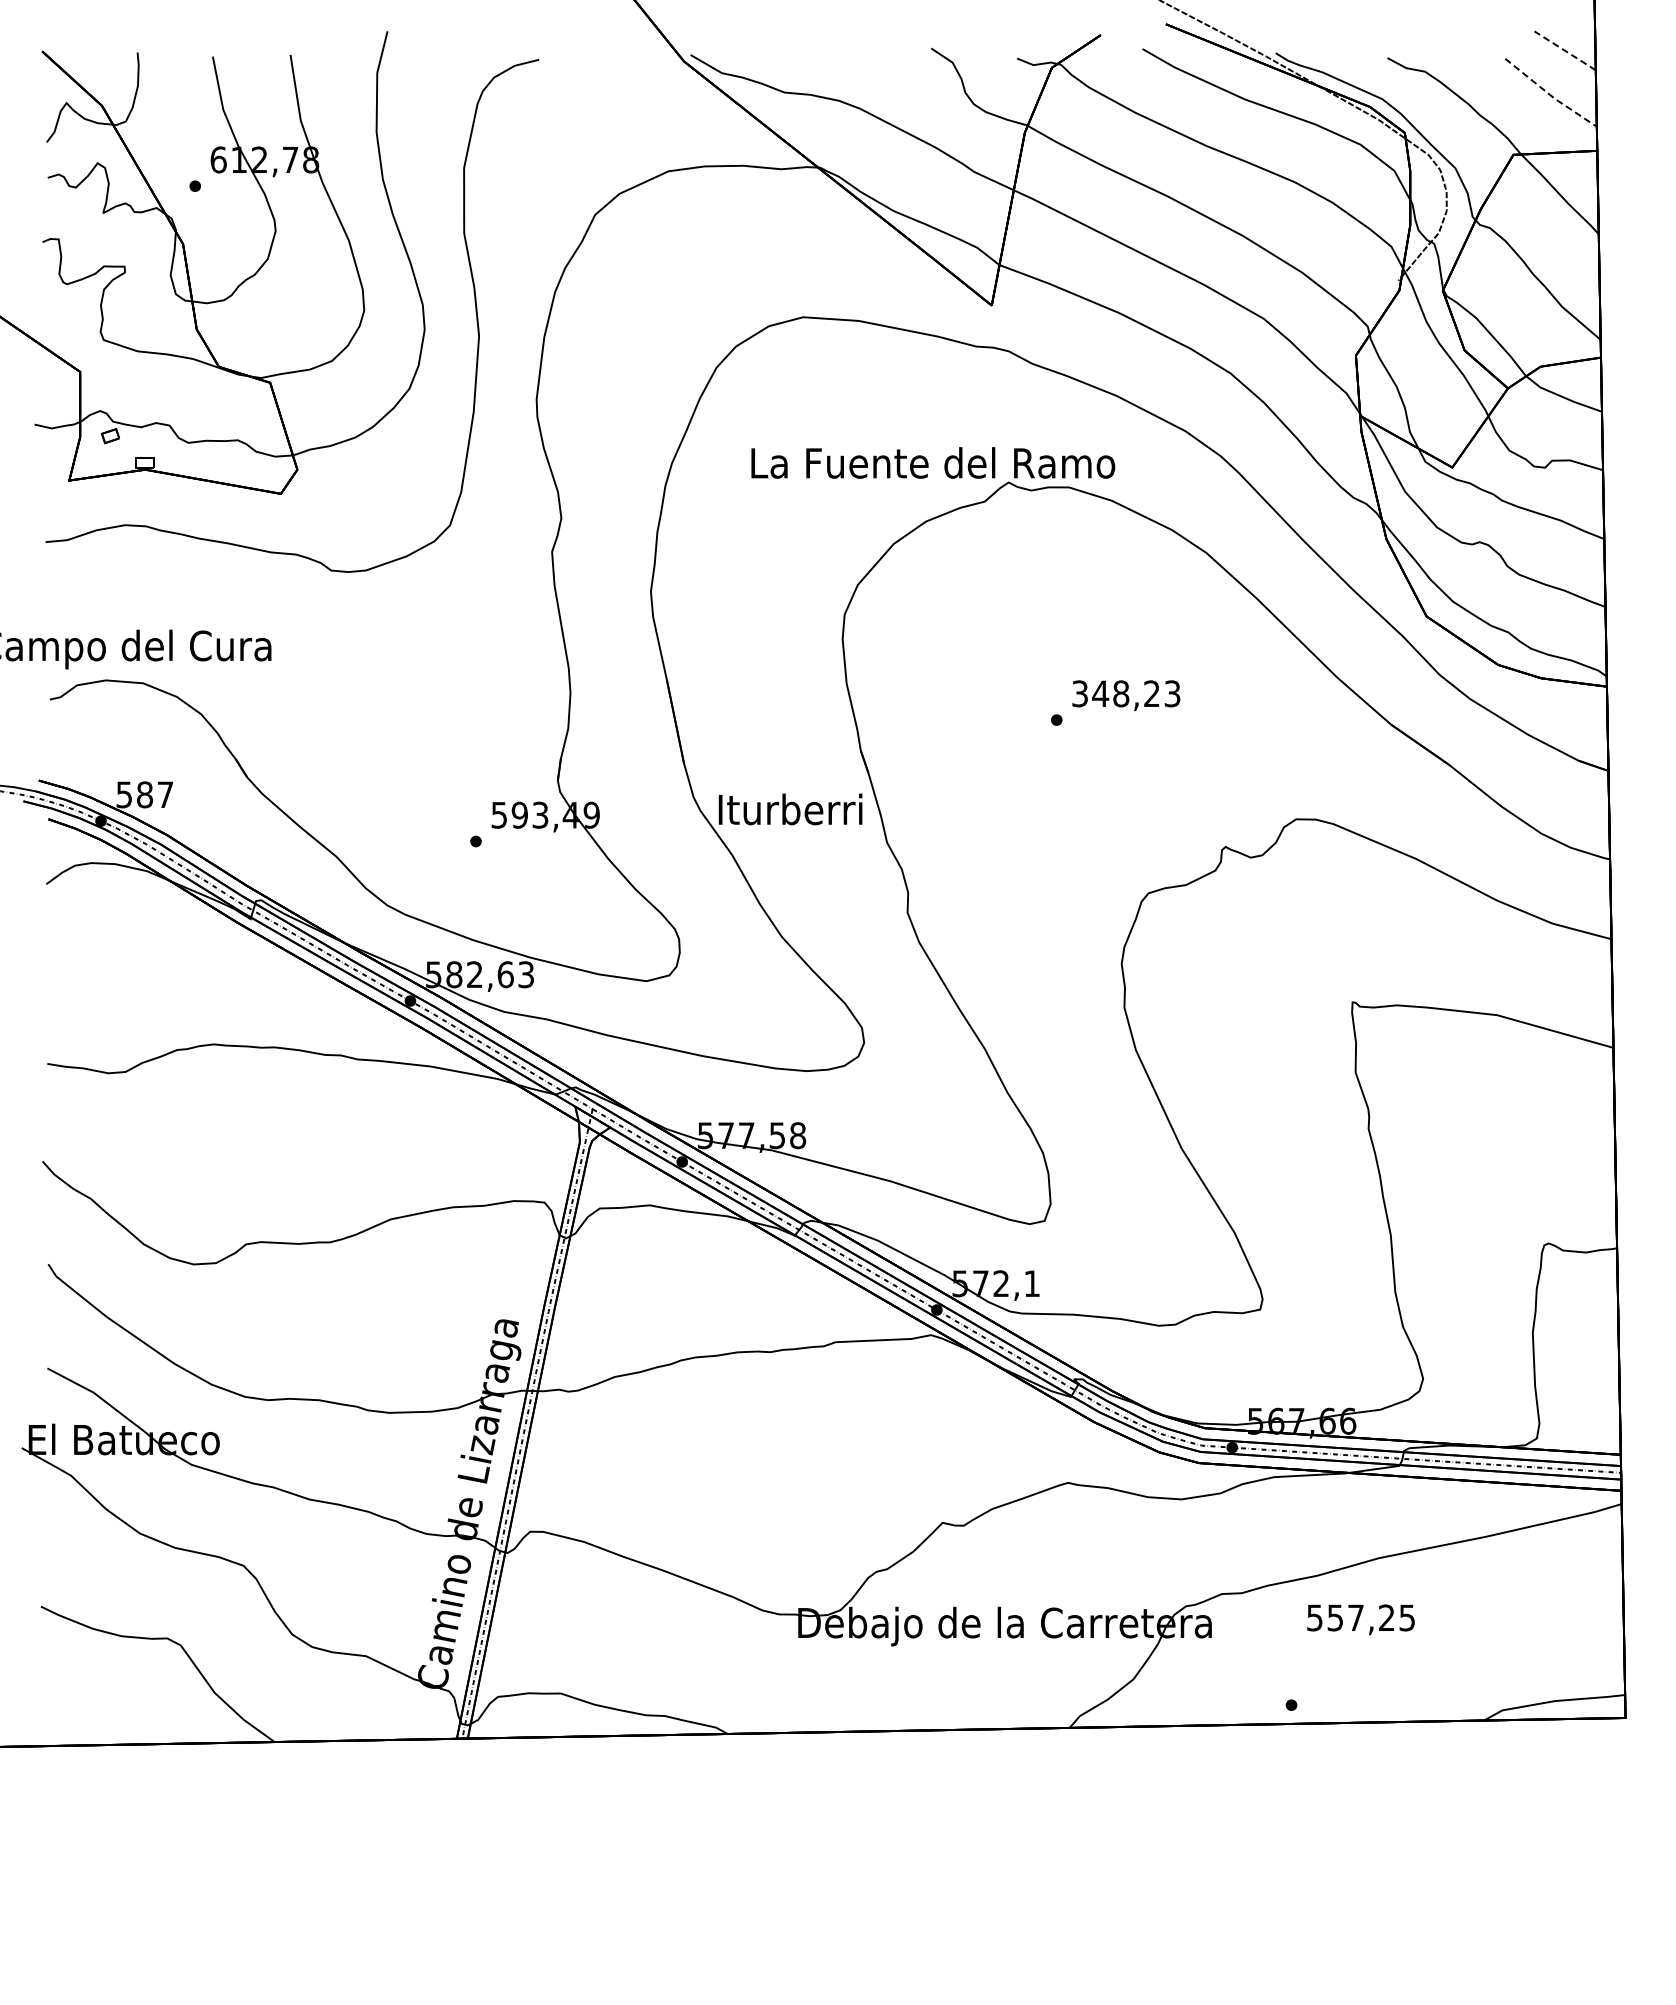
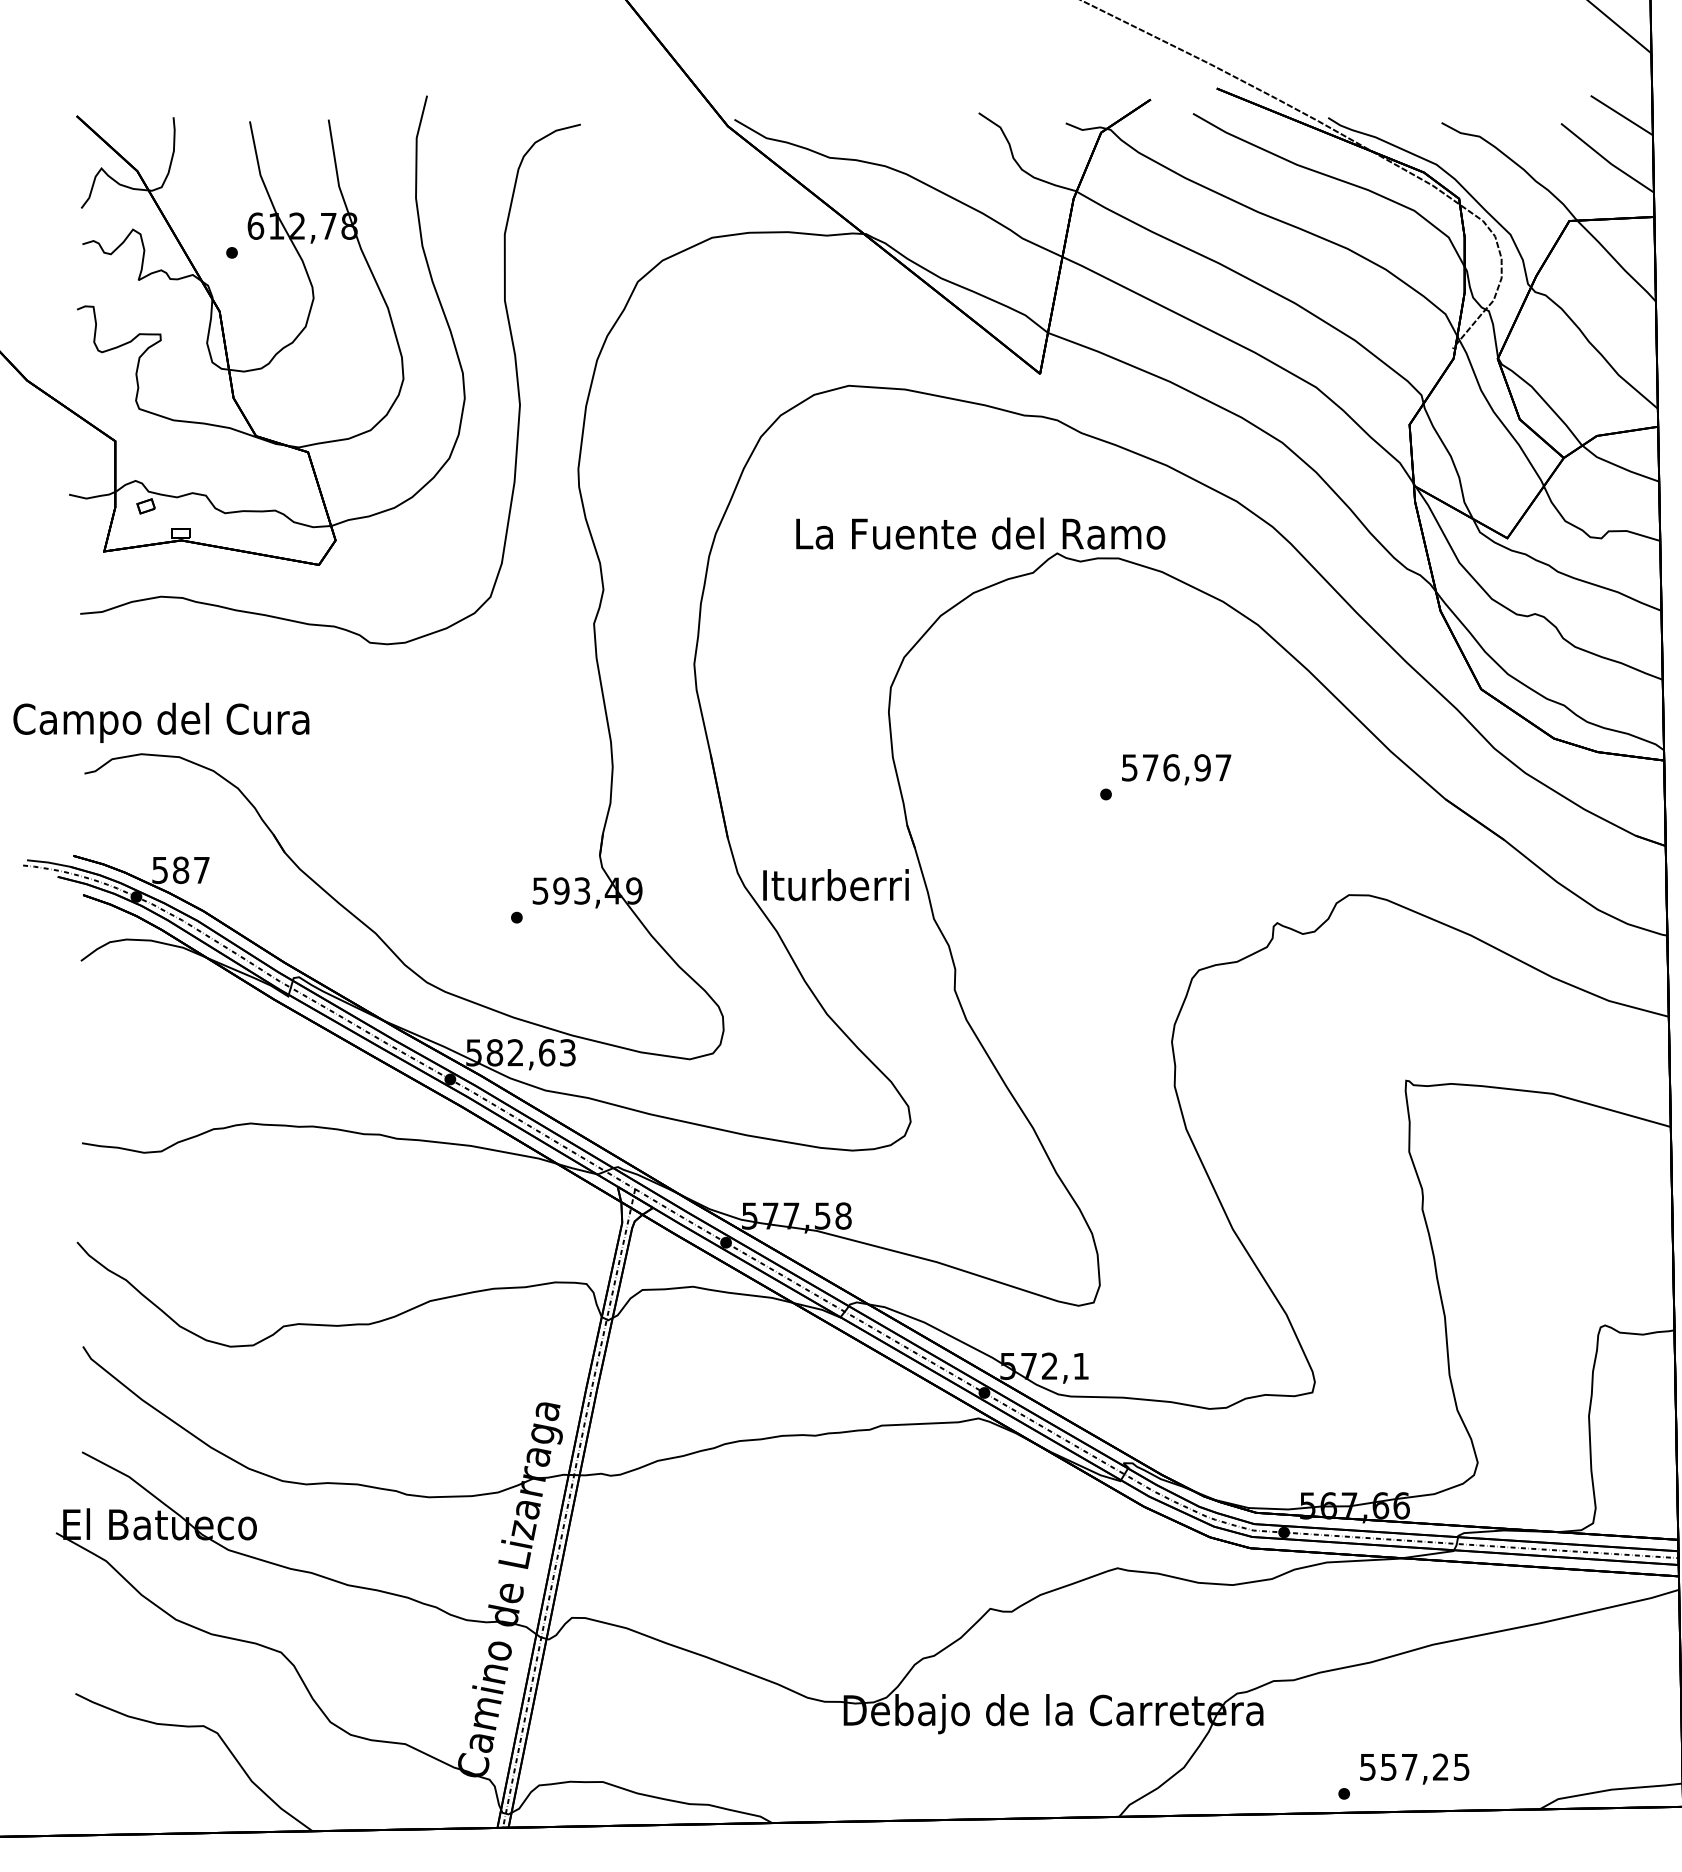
line: (1564, 50) -> (1621, 115), dashed -> solid
line: (1551, 95) -> (1607, 160), dashed -> solid
text: (1126, 693) -> (1176, 767), 348,23 -> 576,97
text: (1360, 1619) -> (1414, 1768), moved

